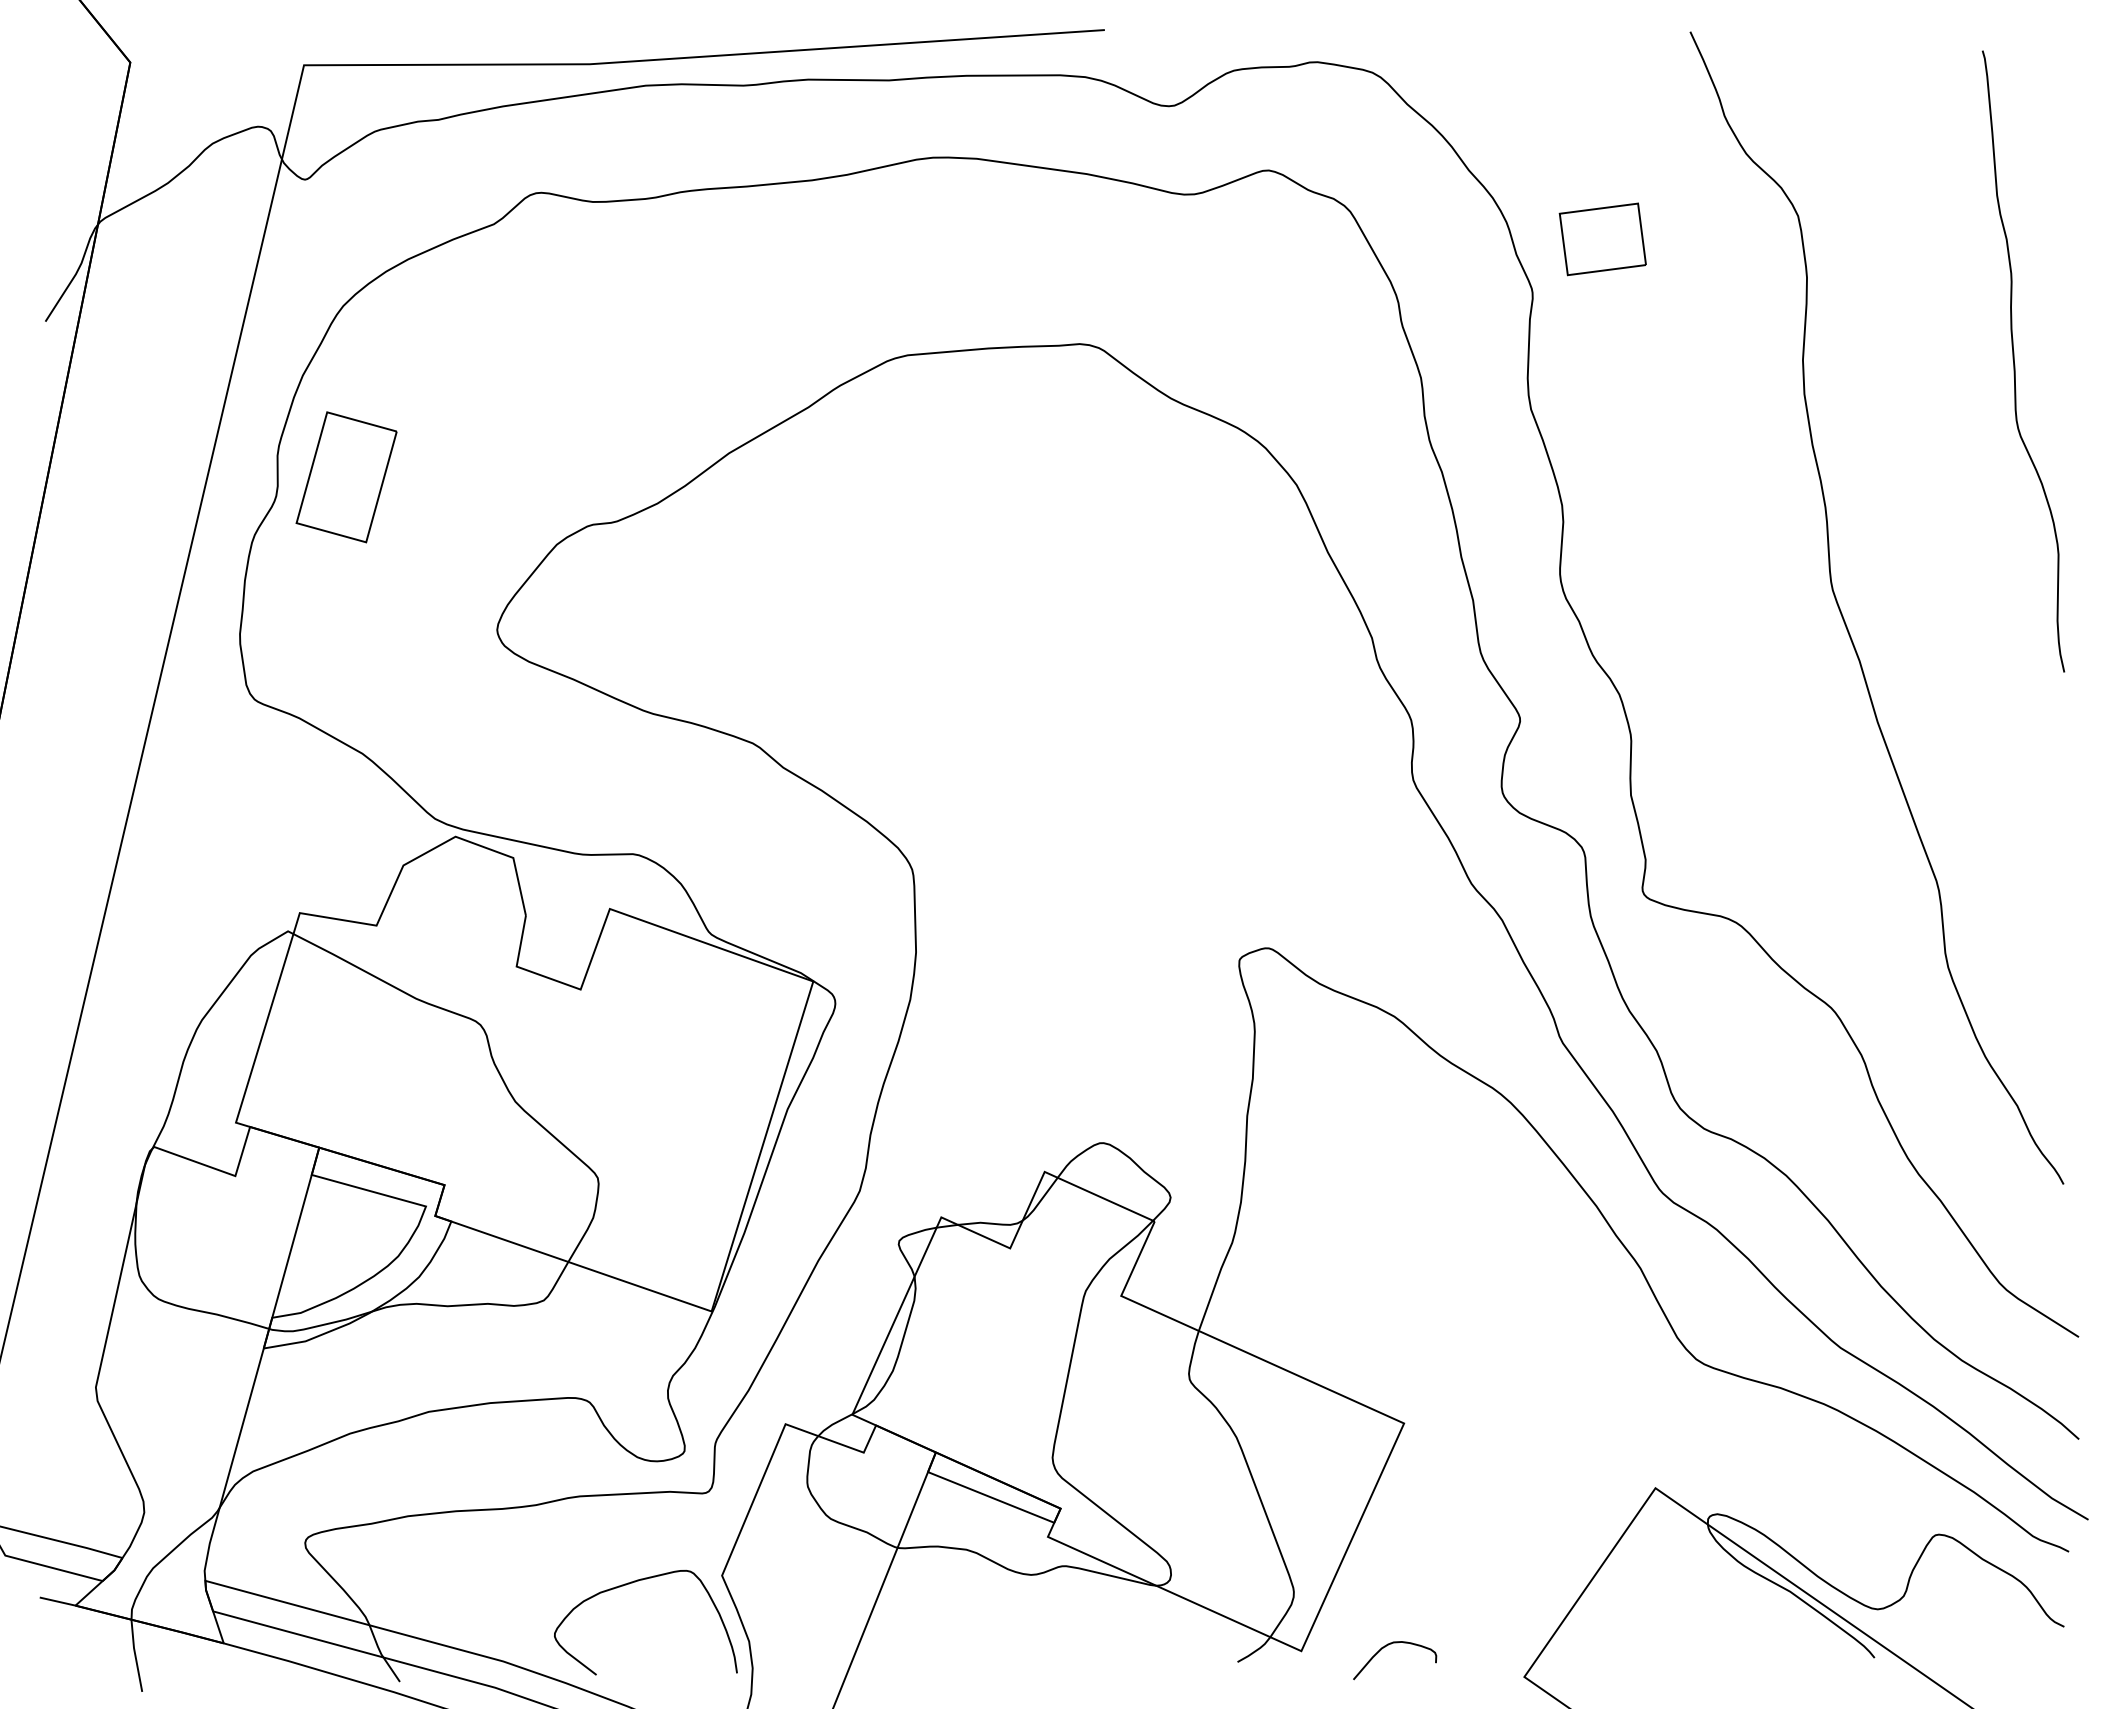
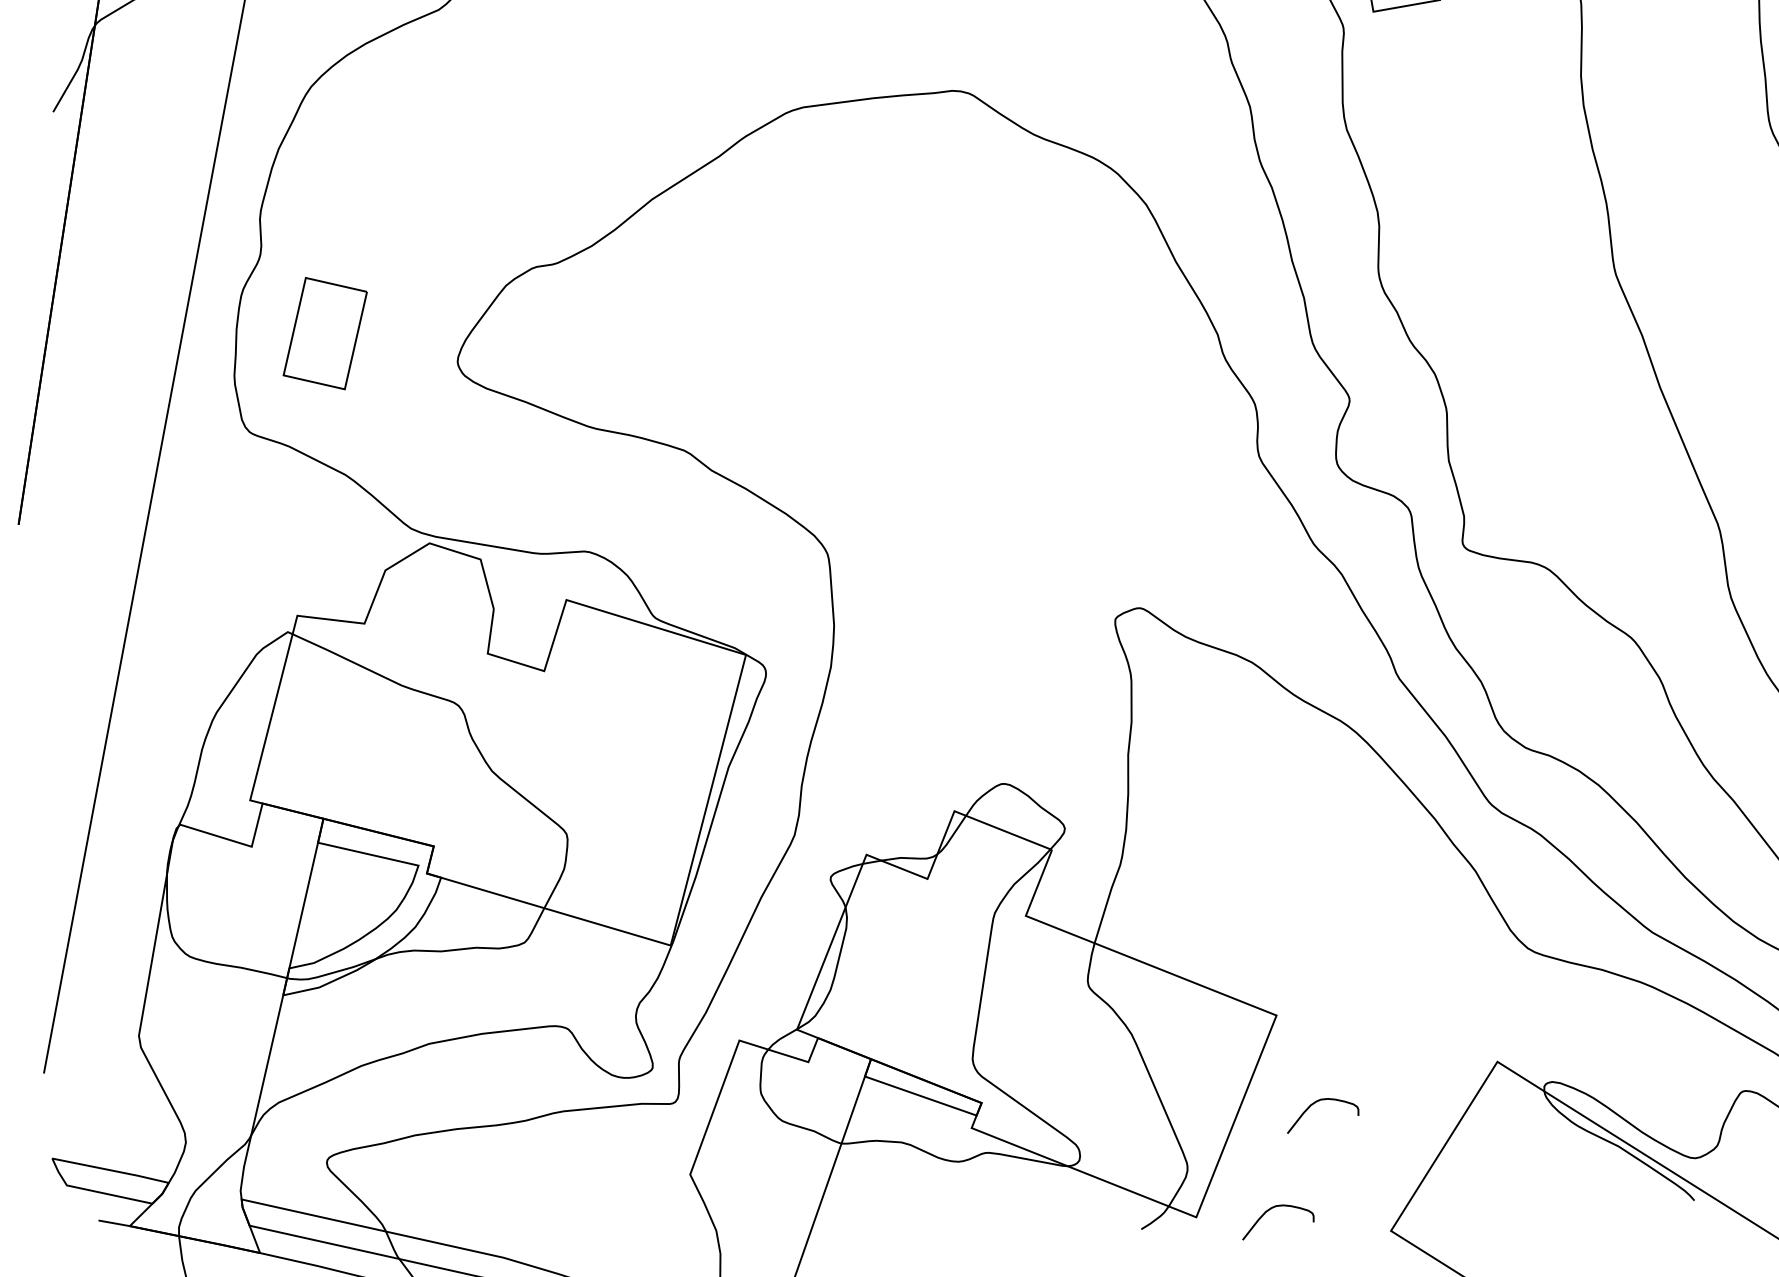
part: (346, 477) -> (325, 333), moved
curve: (1442, 1527) -> (1314, 1104), added
curve: (632, 1583) -> (612, 1184), removed

